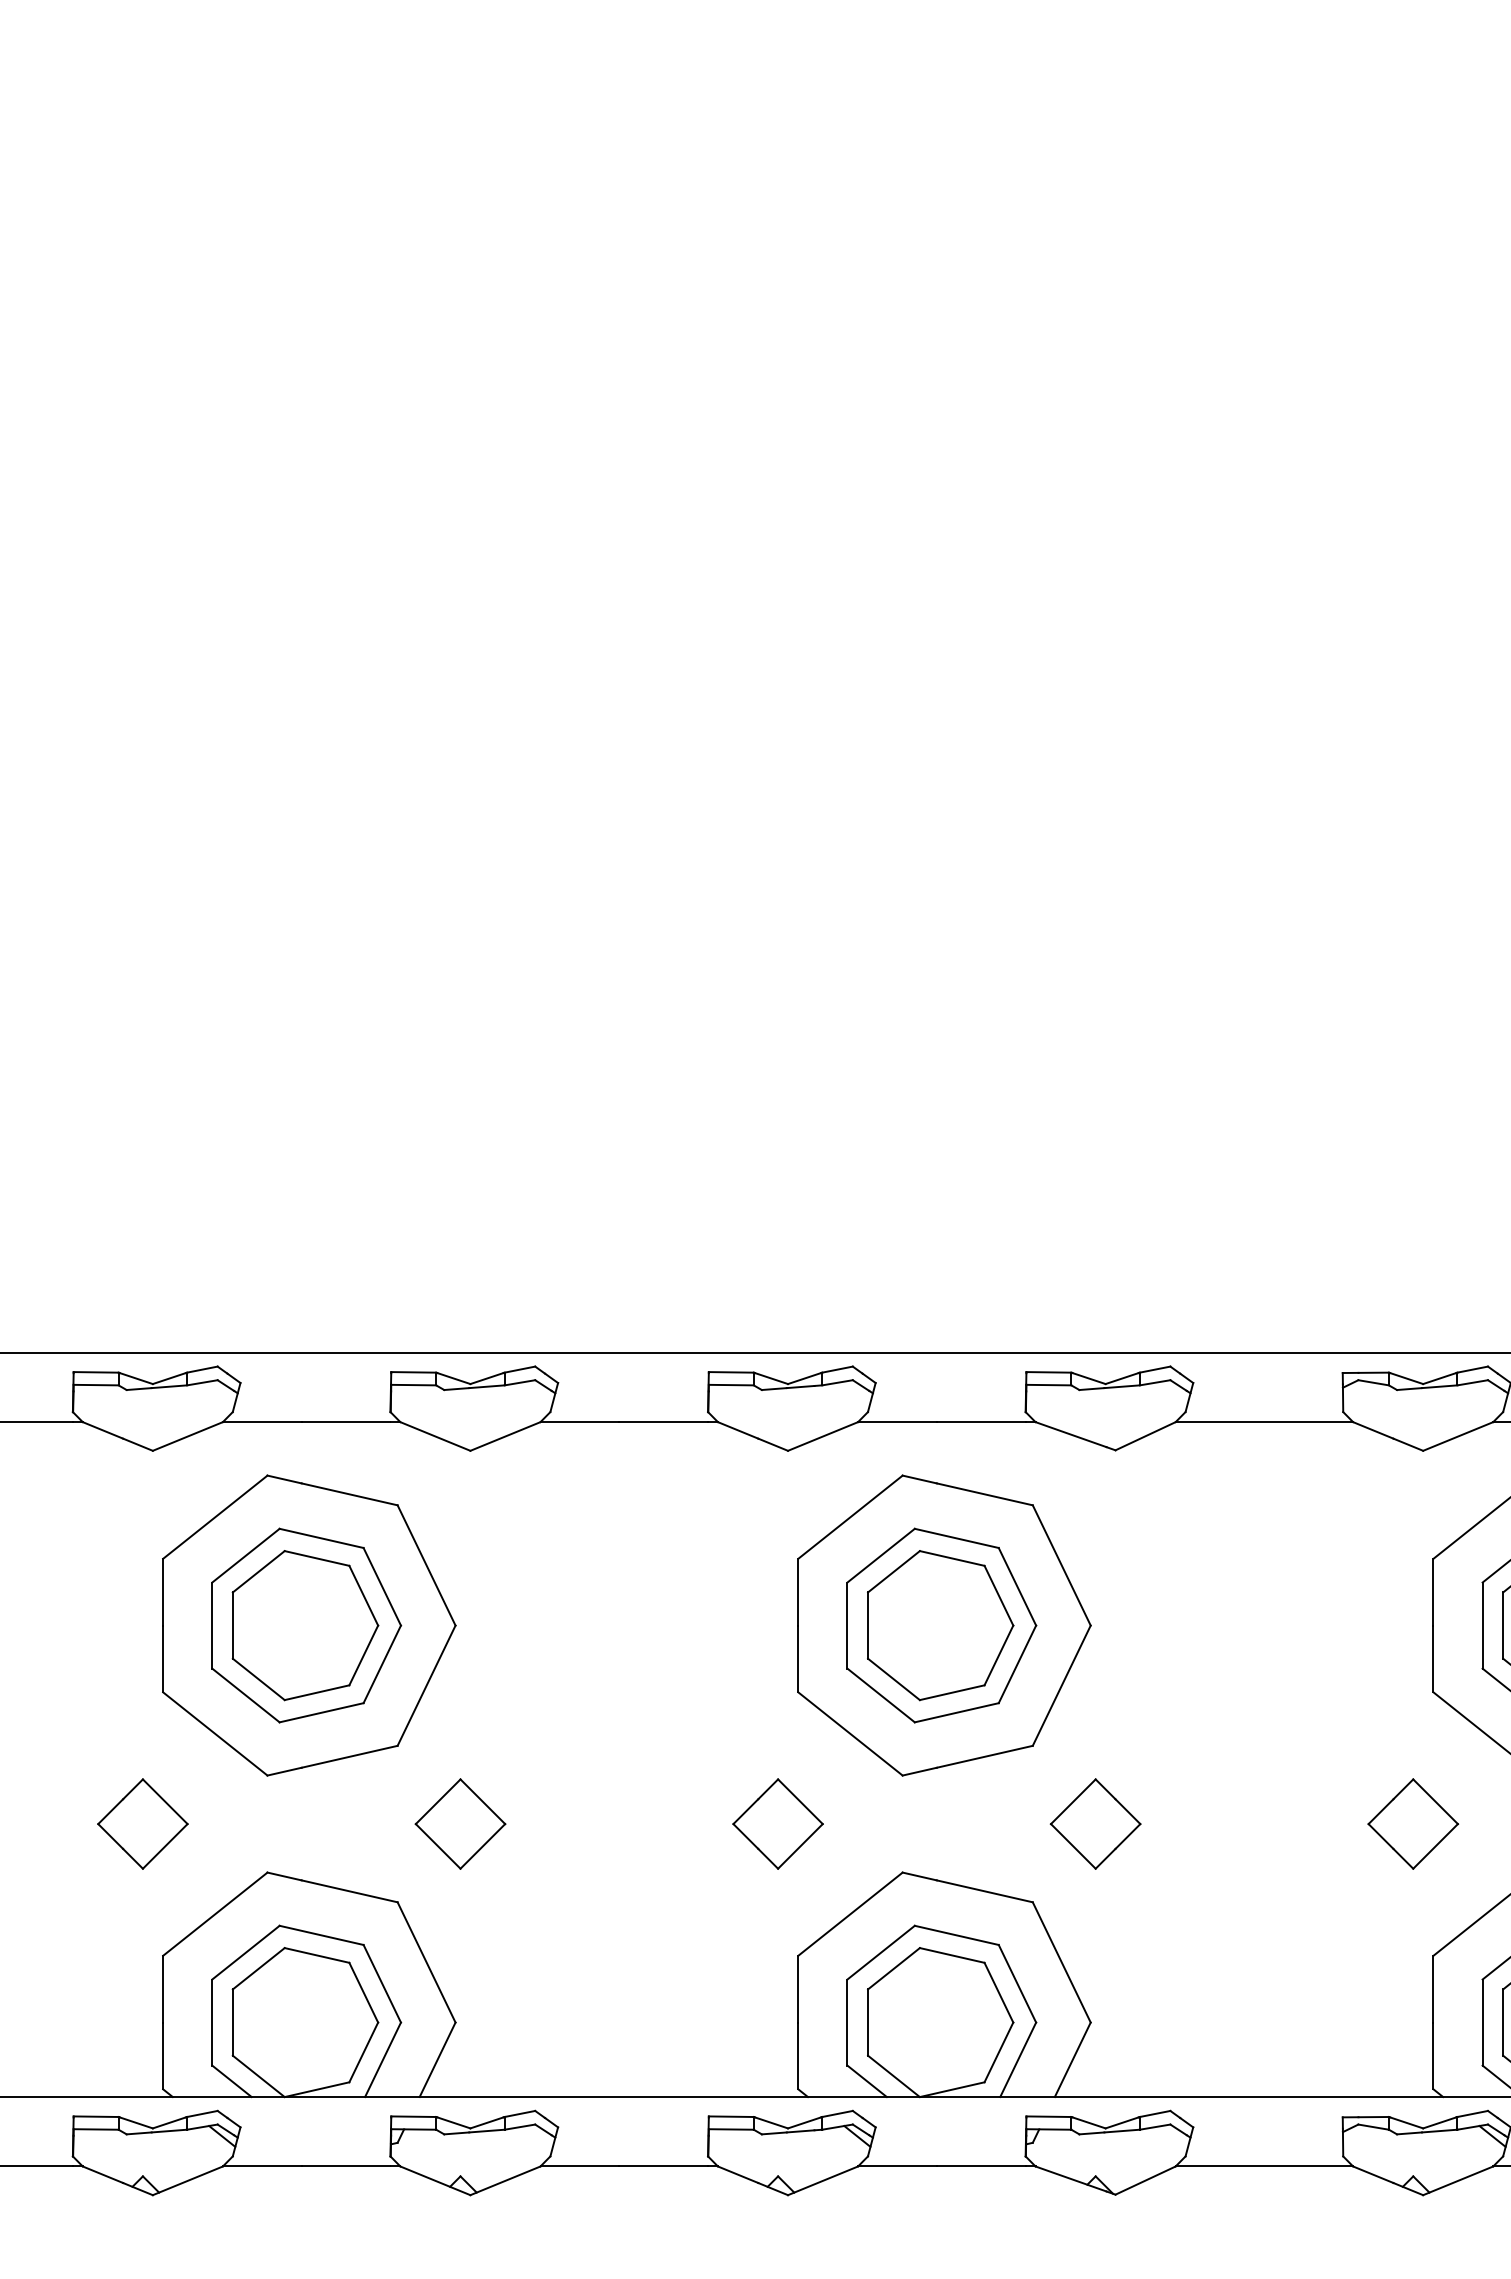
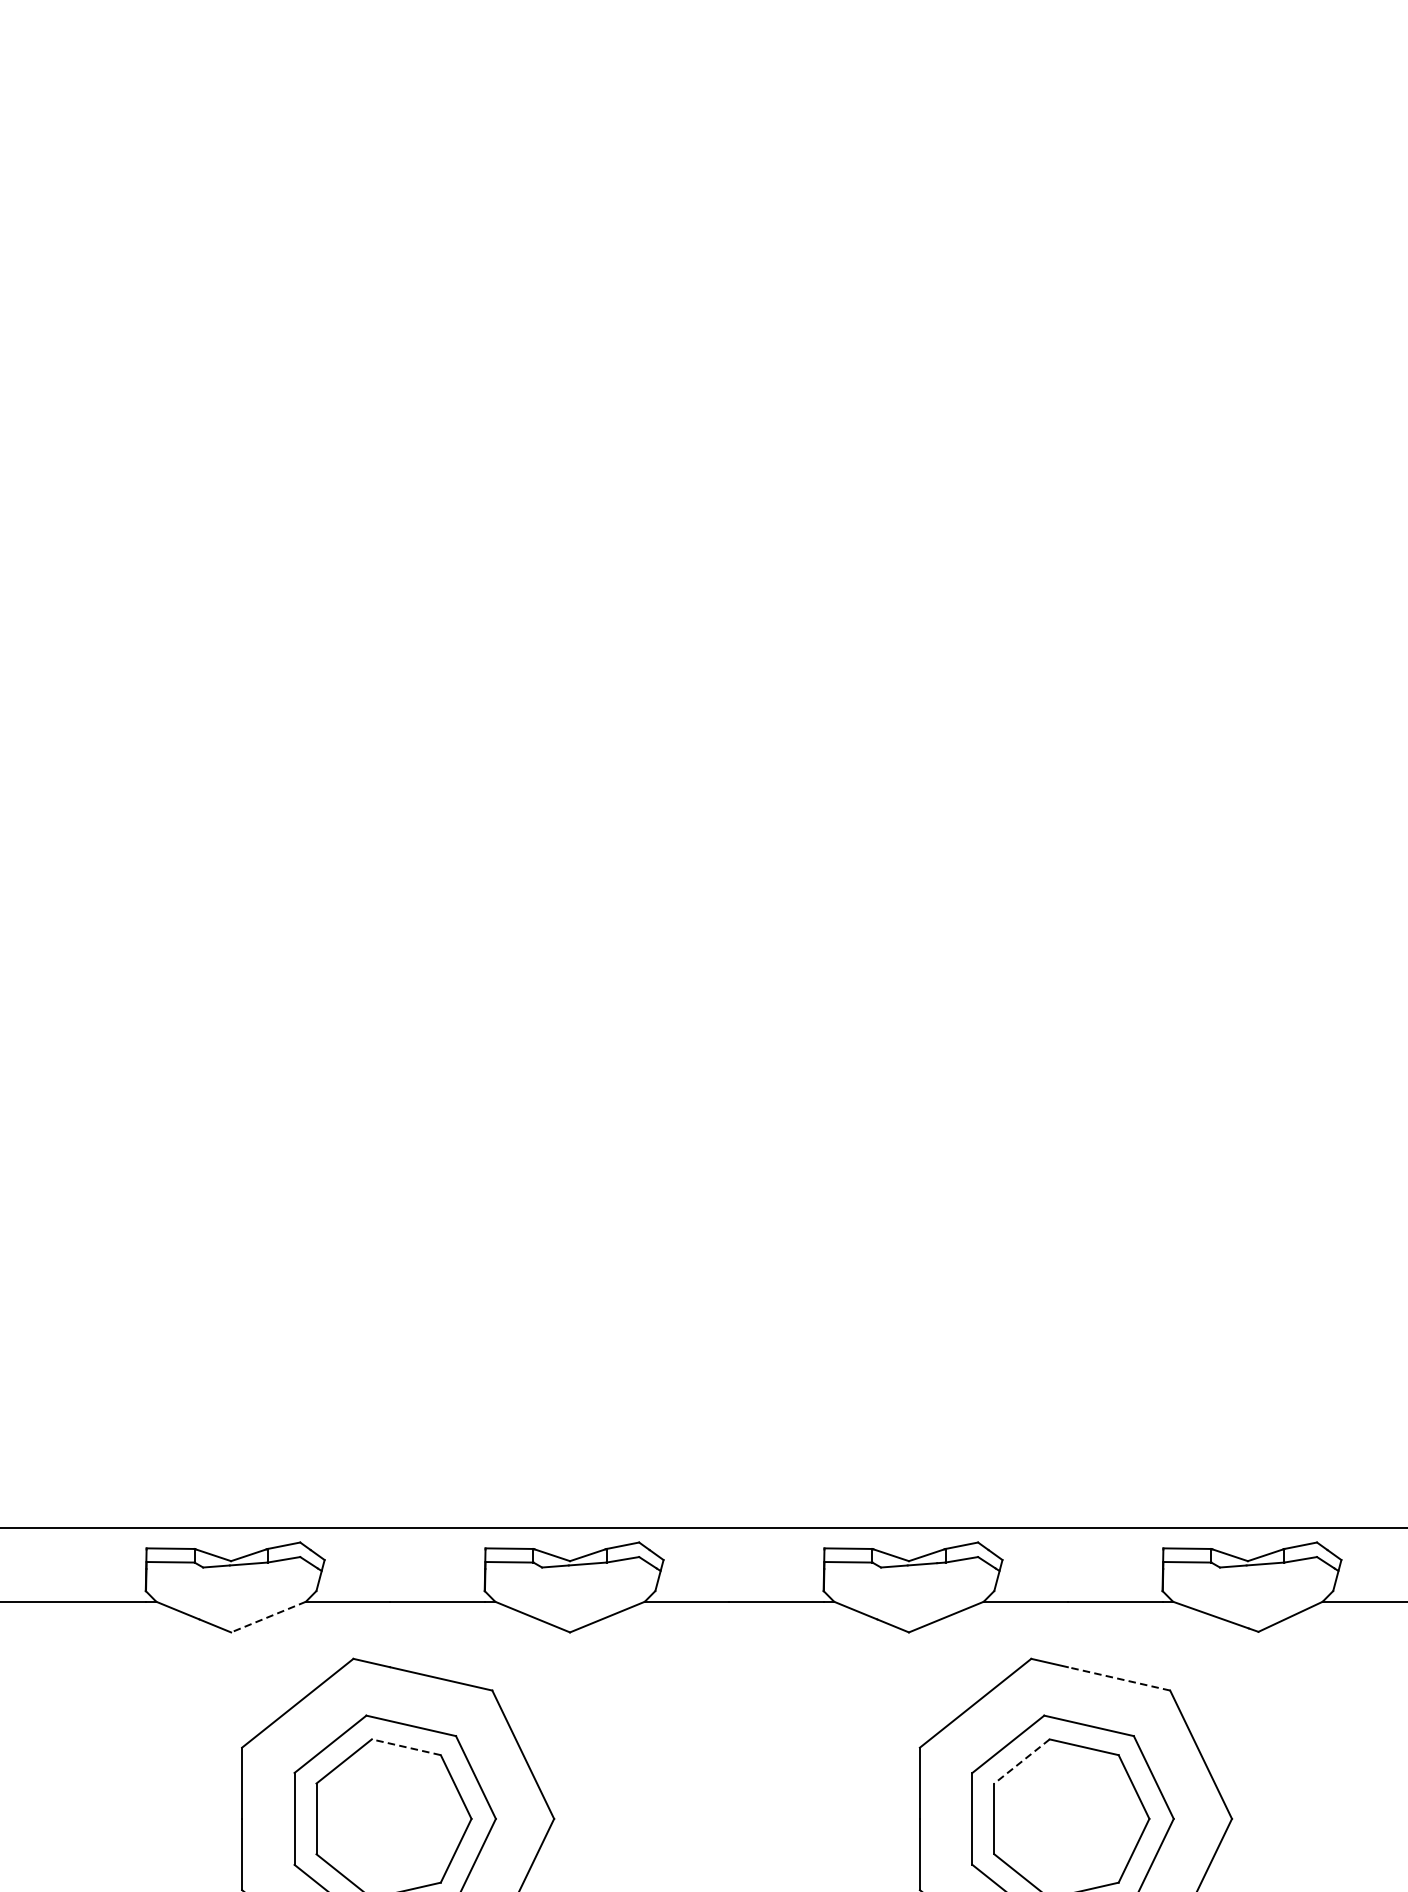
line: (187, 1436) -> (268, 1617), solid -> dashed
line: (984, 1494) -> (1118, 1679), solid -> dashed
line: (316, 1558) -> (405, 1747), solid -> dashed
line: (893, 1572) -> (1021, 1762), solid -> dashed

